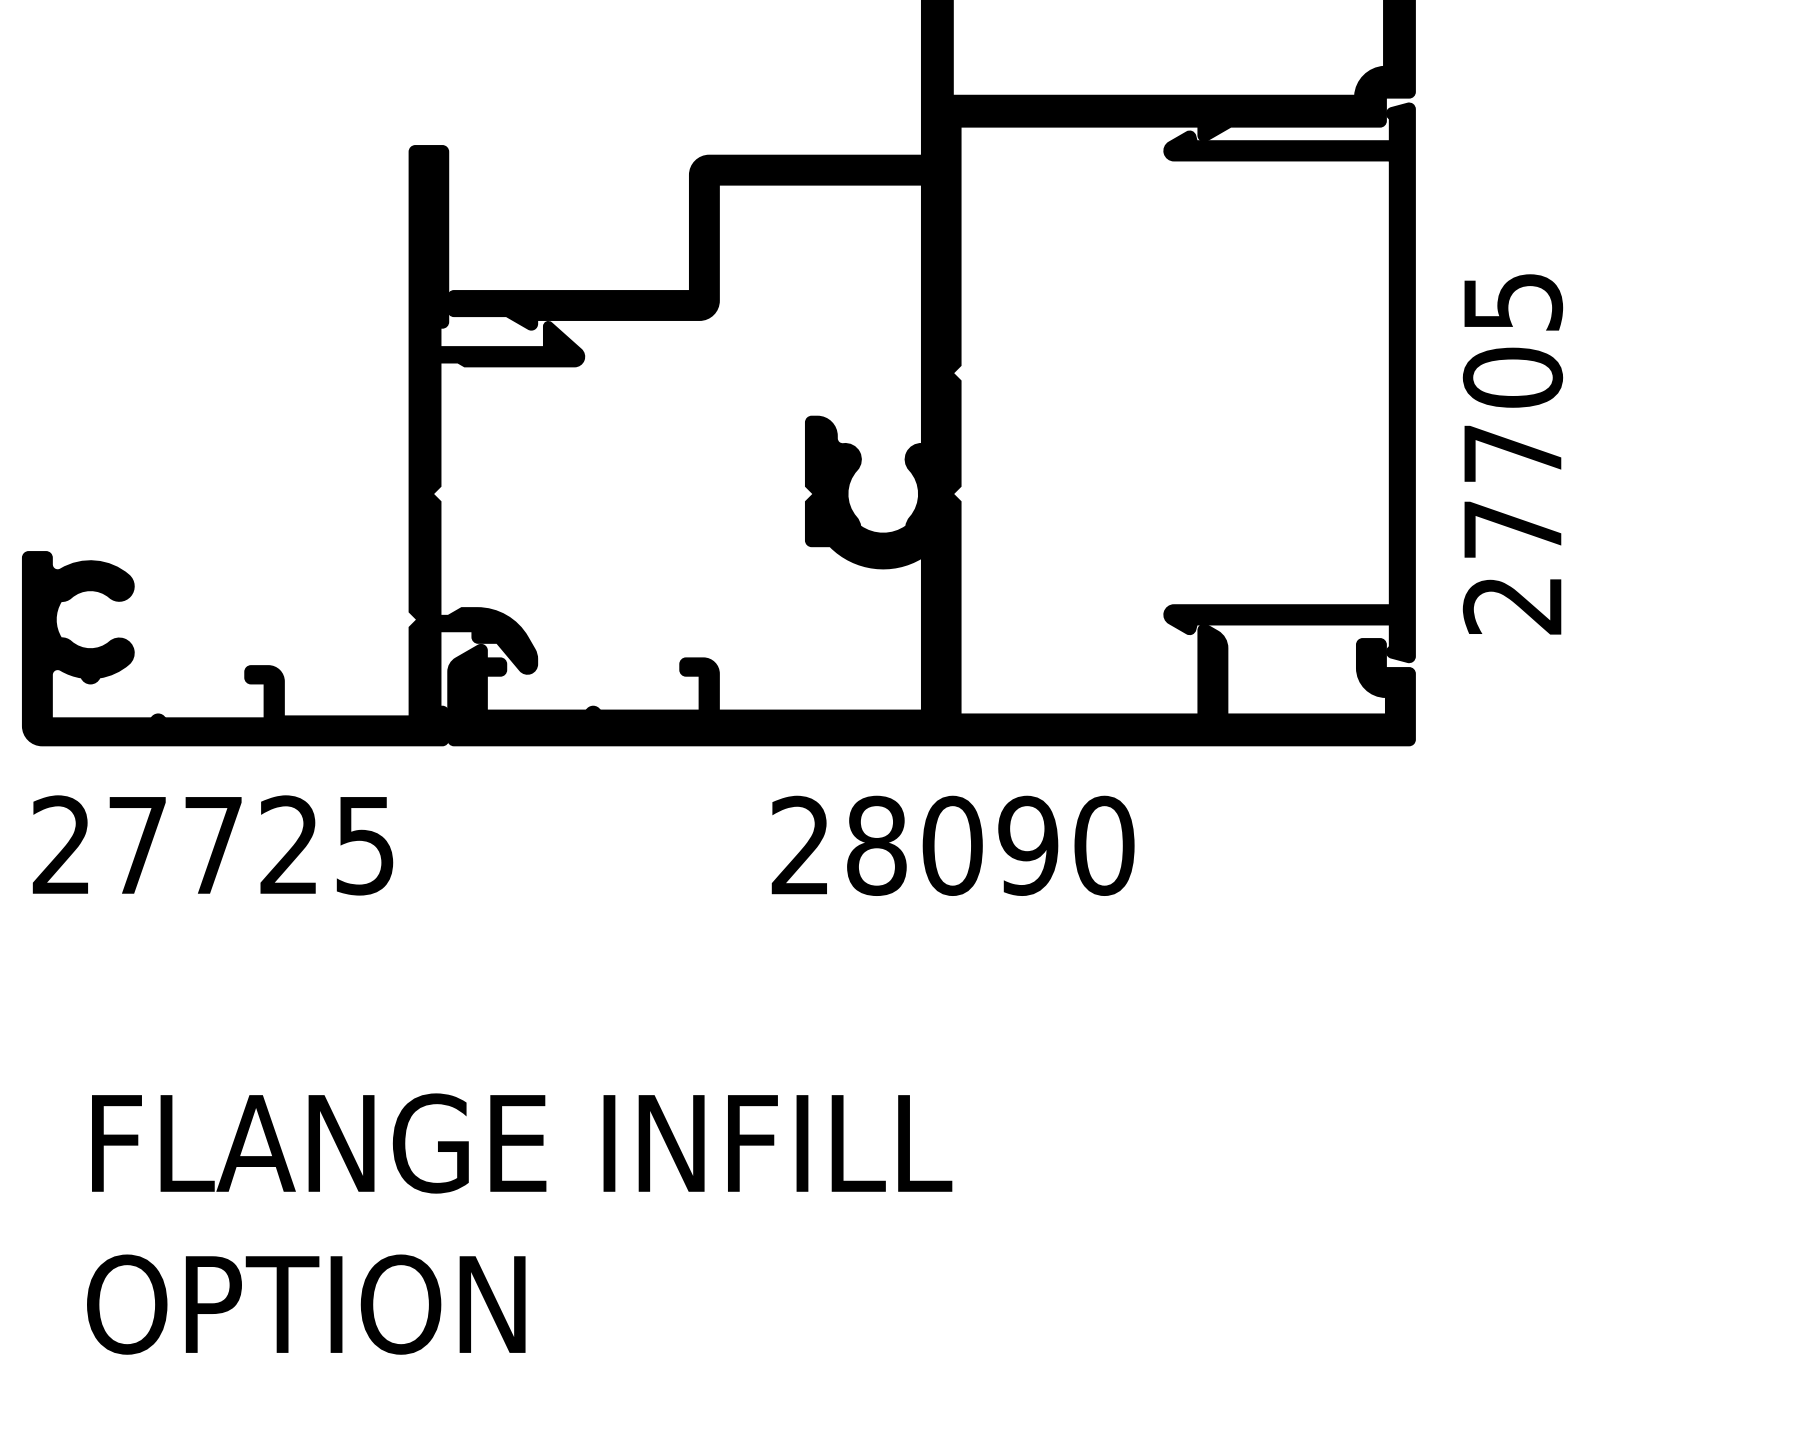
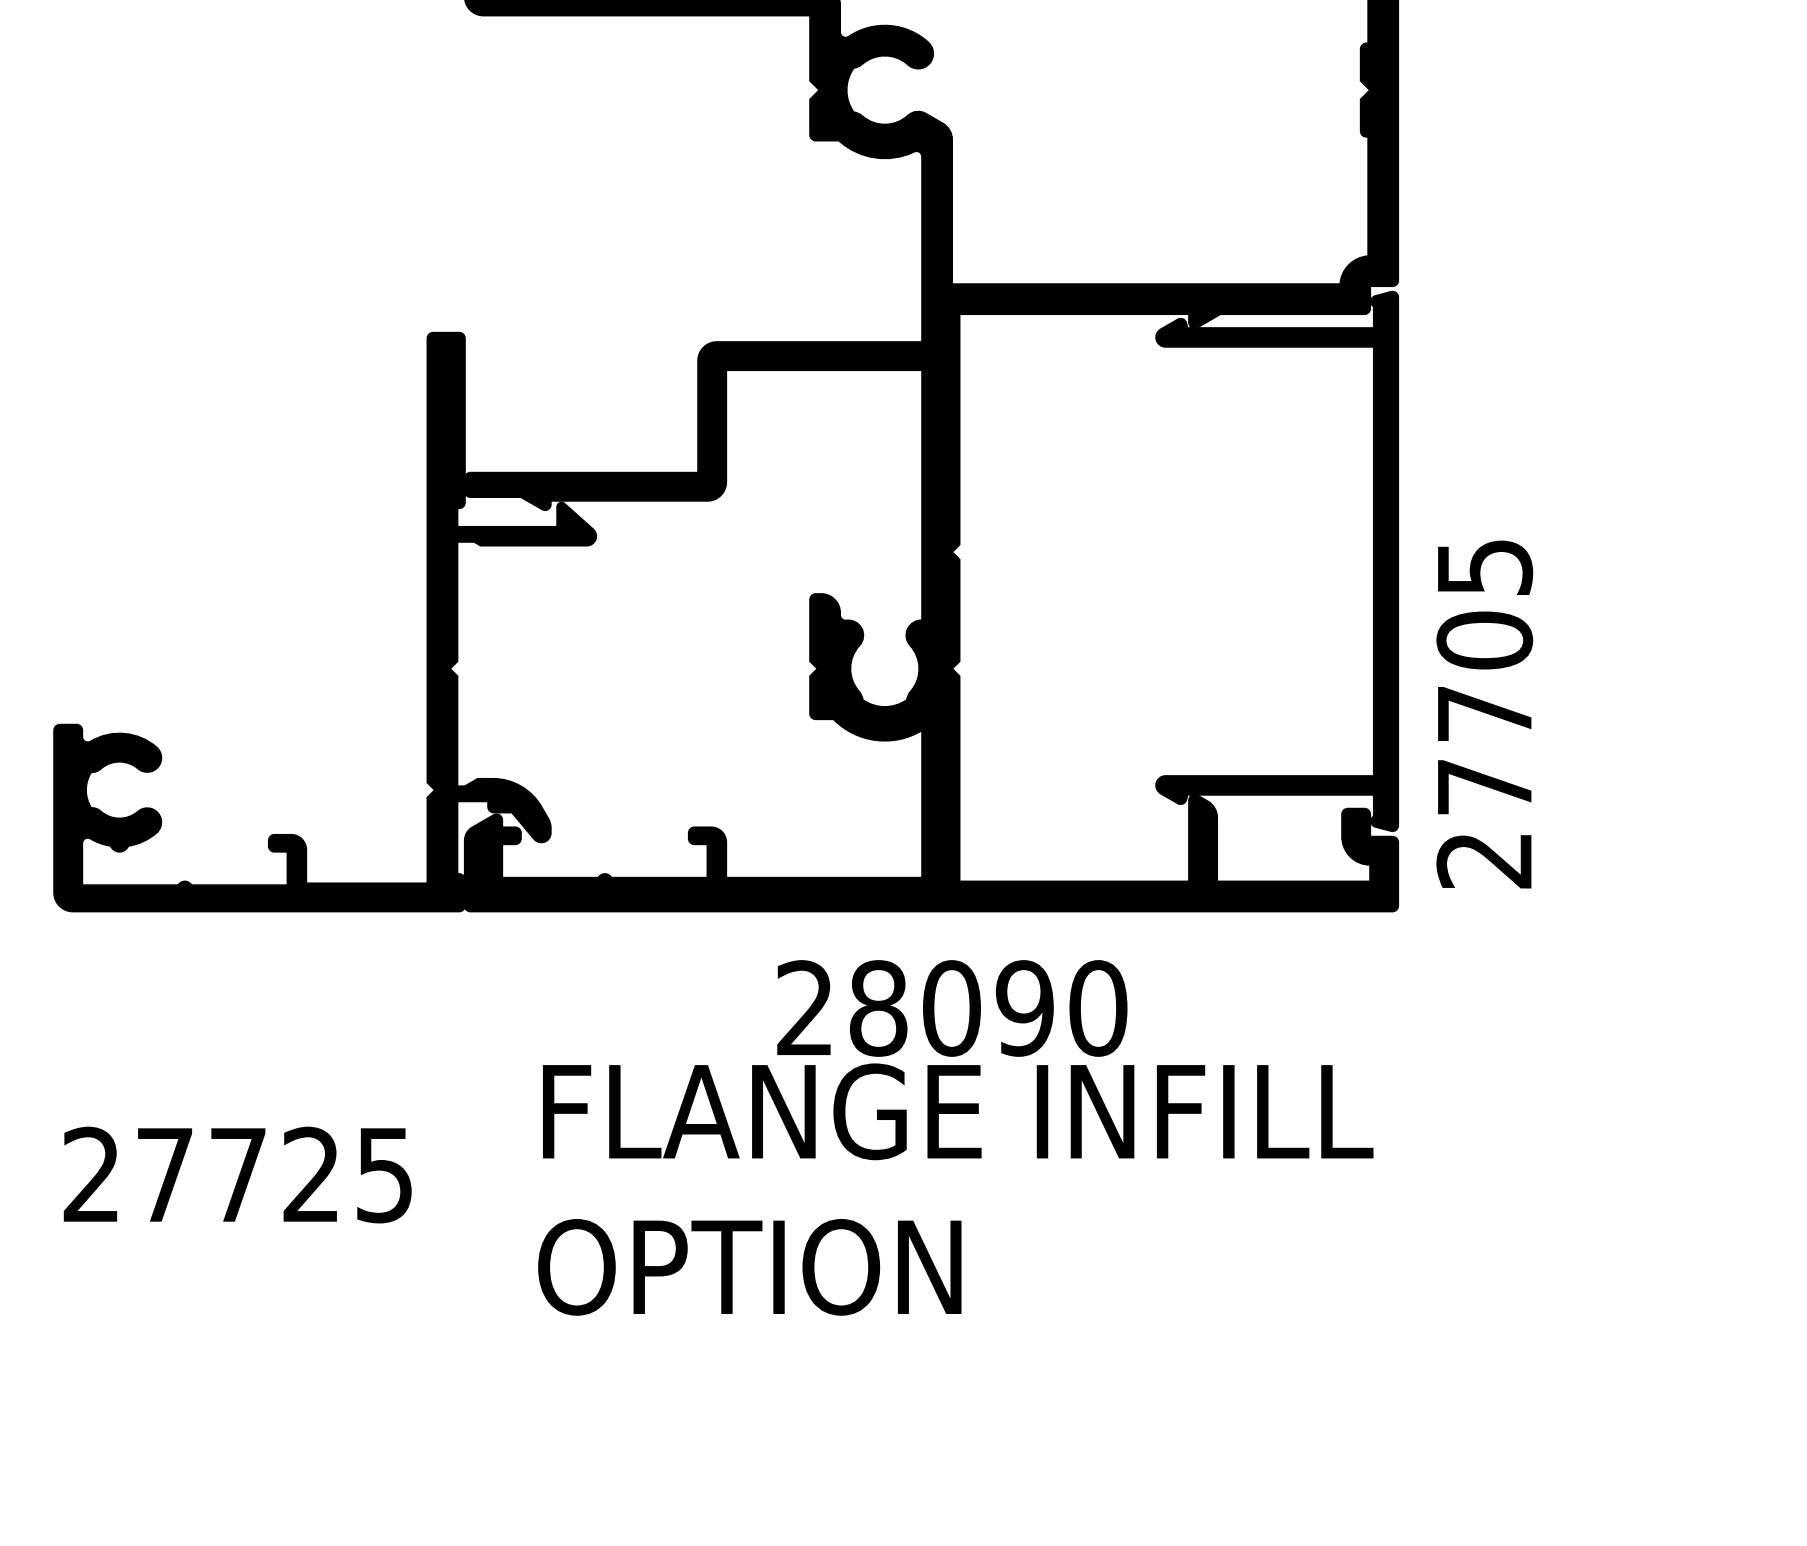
text: (1512, 454) -> (1484, 714), moved
text: (212, 844) -> (237, 1174), moved
text: (519, 1223) -> (955, 1189), moved

